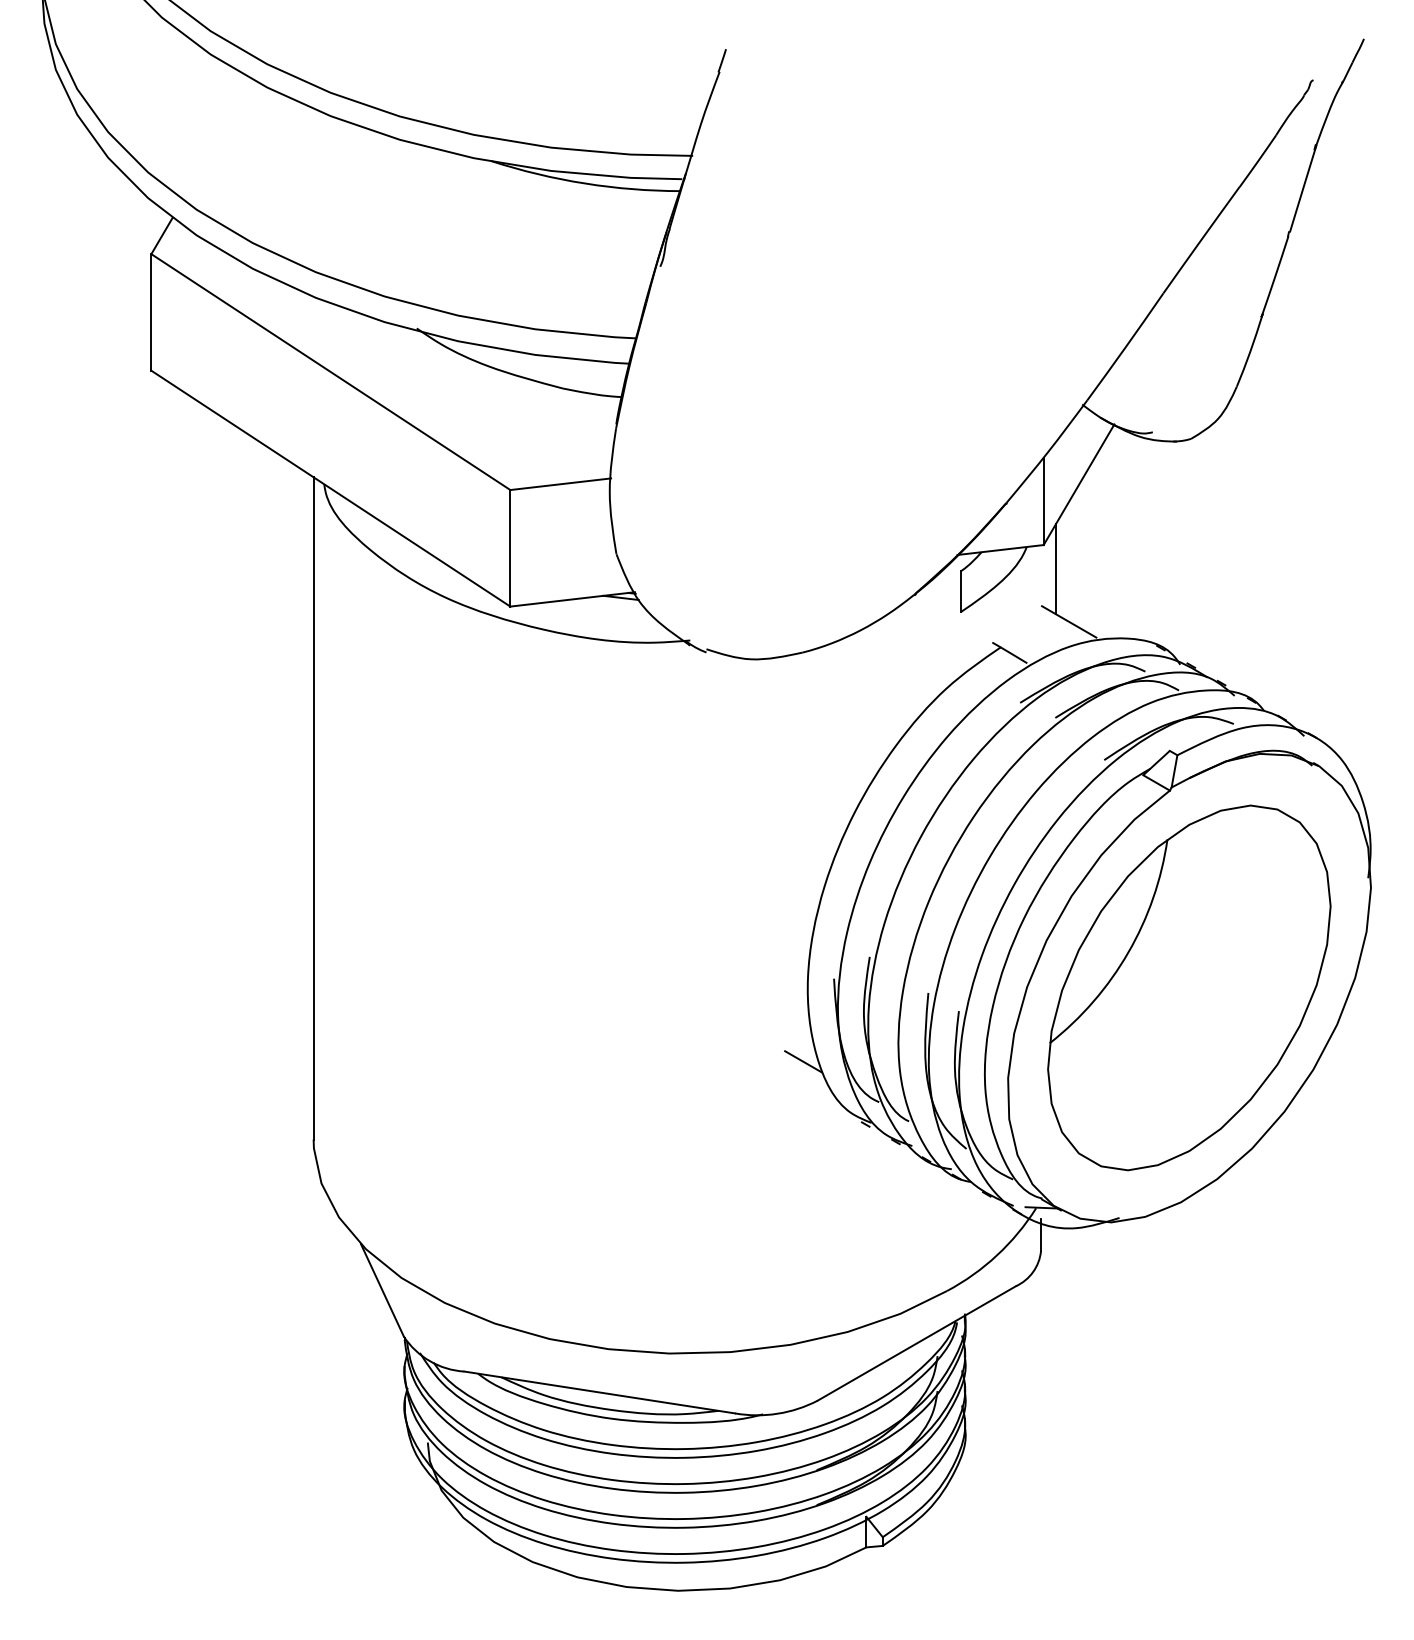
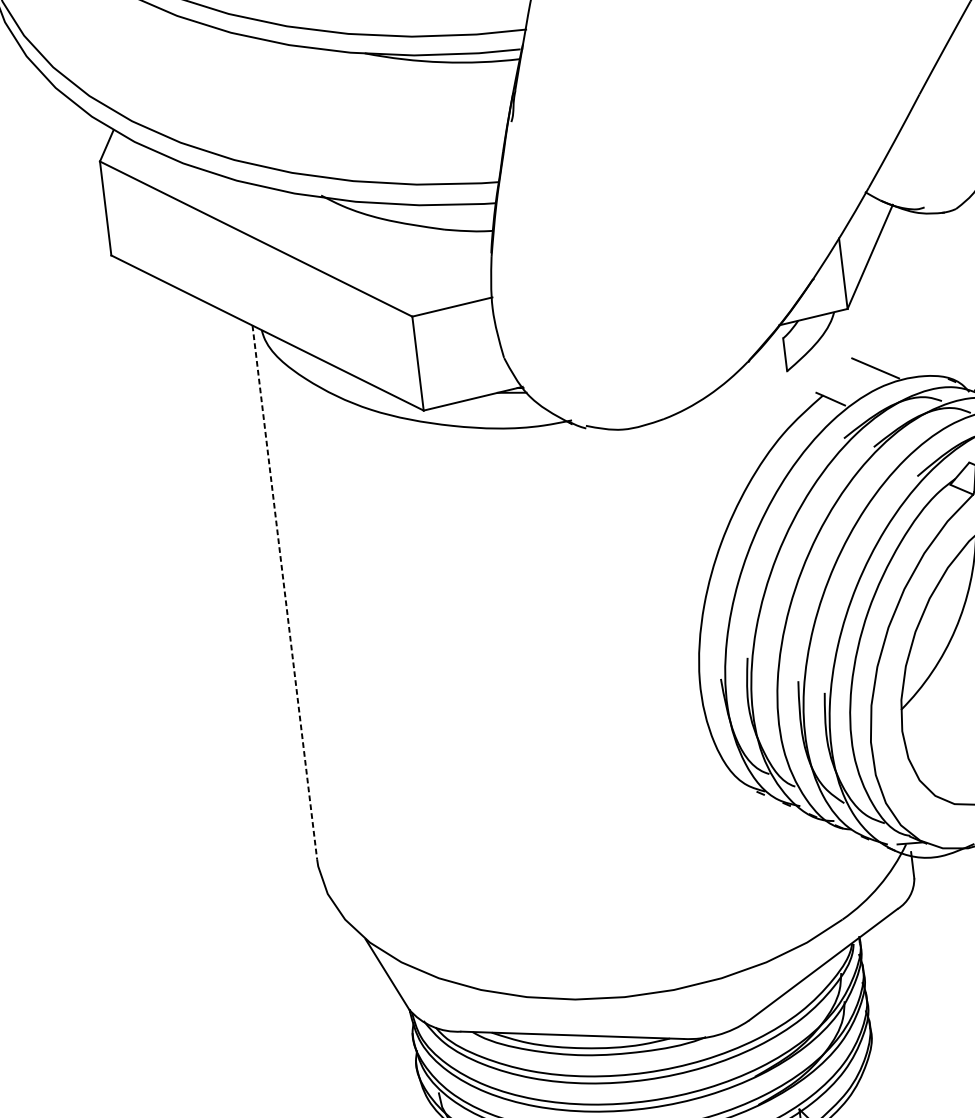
line: (1055, 569) -> (859, 327), removed
line: (313, 808) -> (284, 592), solid -> dashed
line: (803, 1061) -> (704, 748), removed

